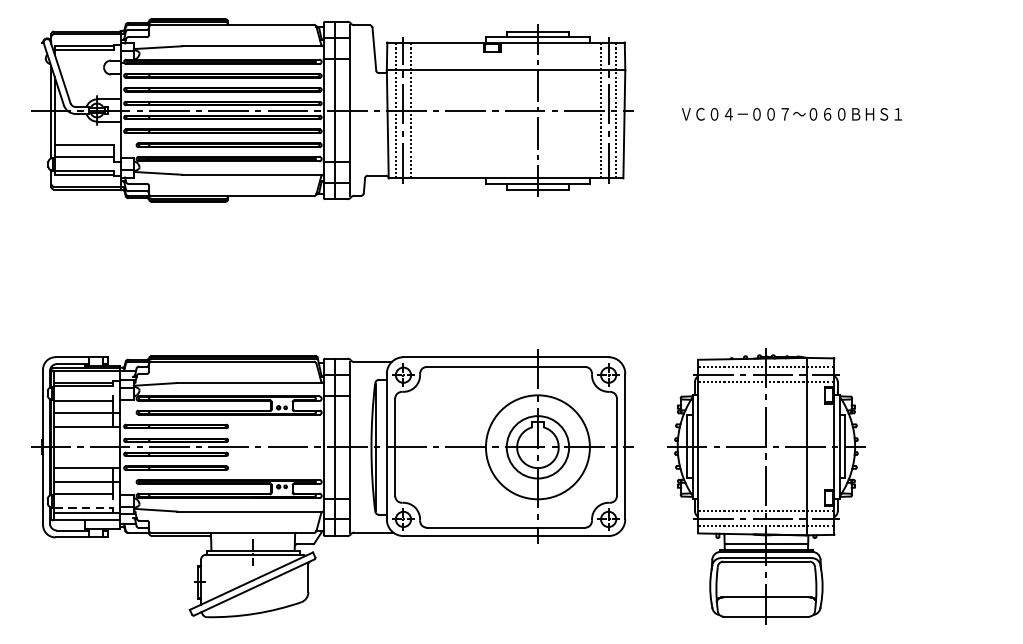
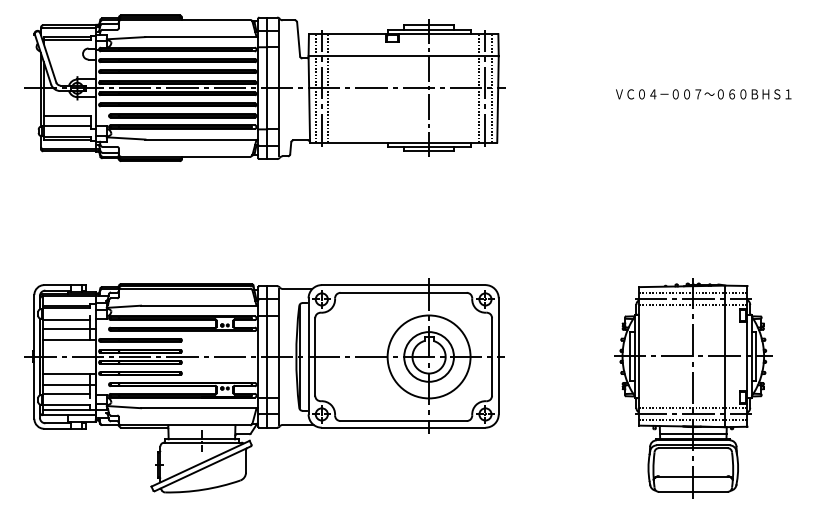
text: (791, 114) -> (703, 94), moved
part: (766, 486) -> (693, 388), moved
line: (84, 508) -> (67, 405), dashed -> solid

